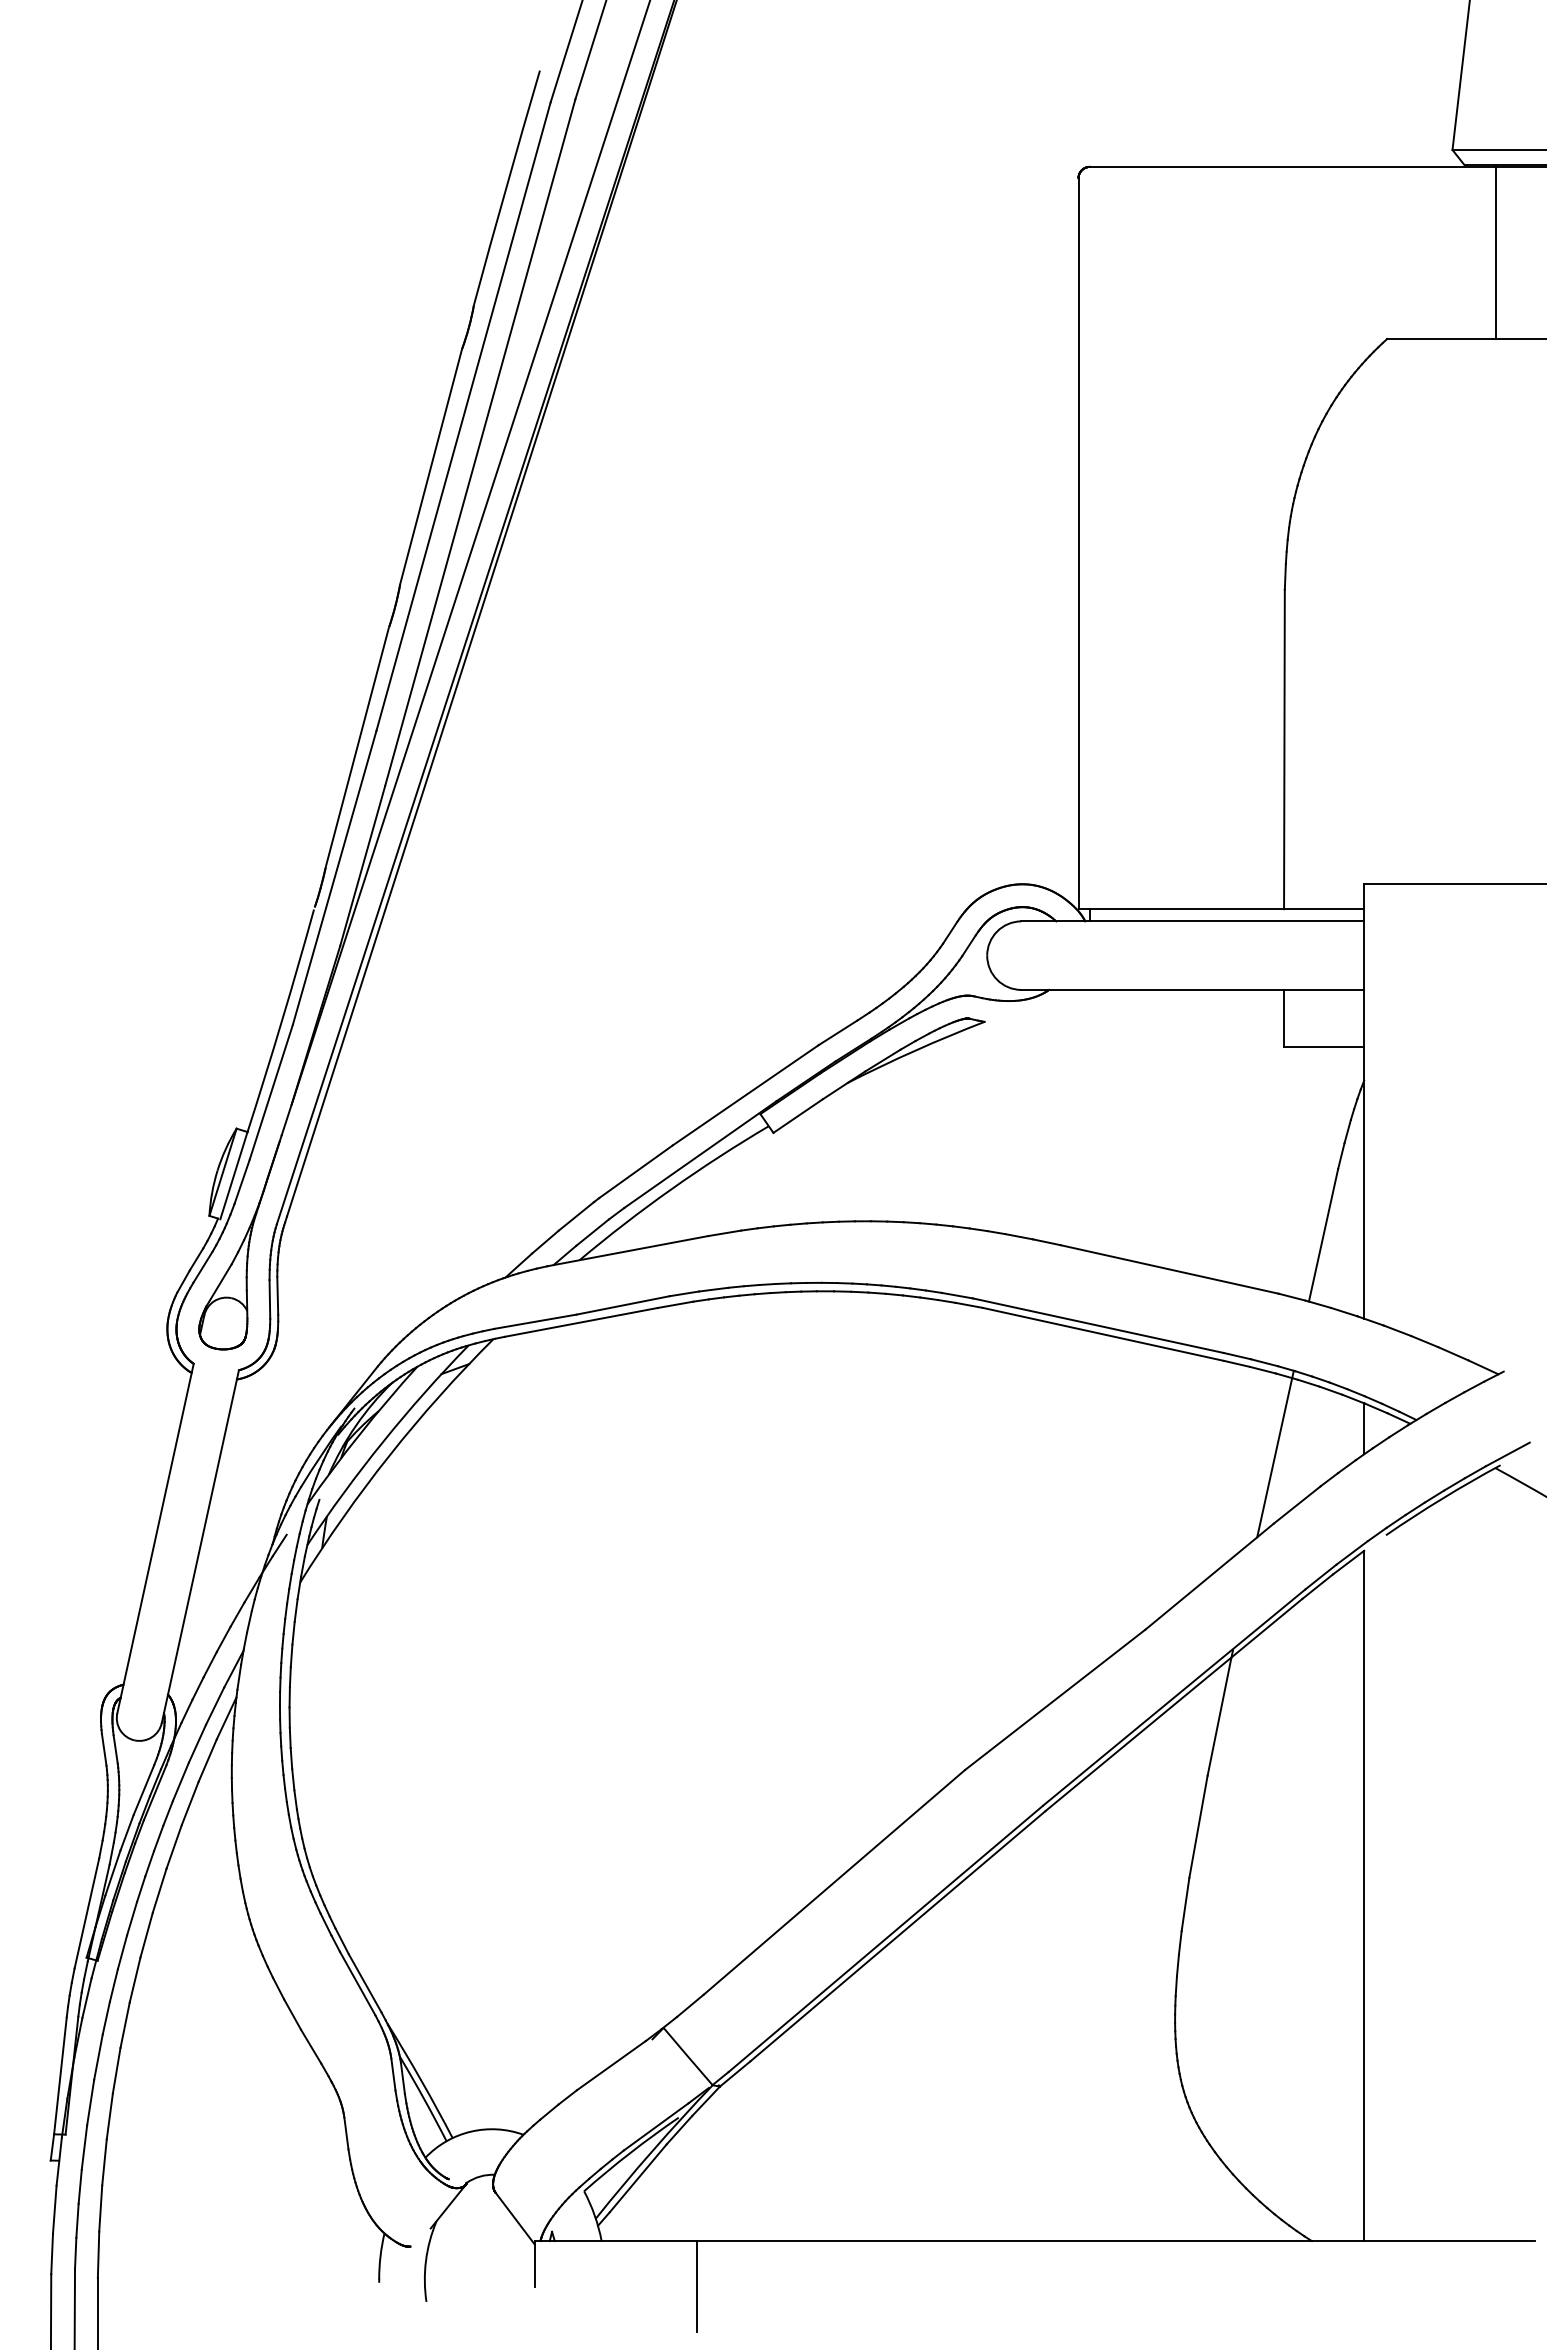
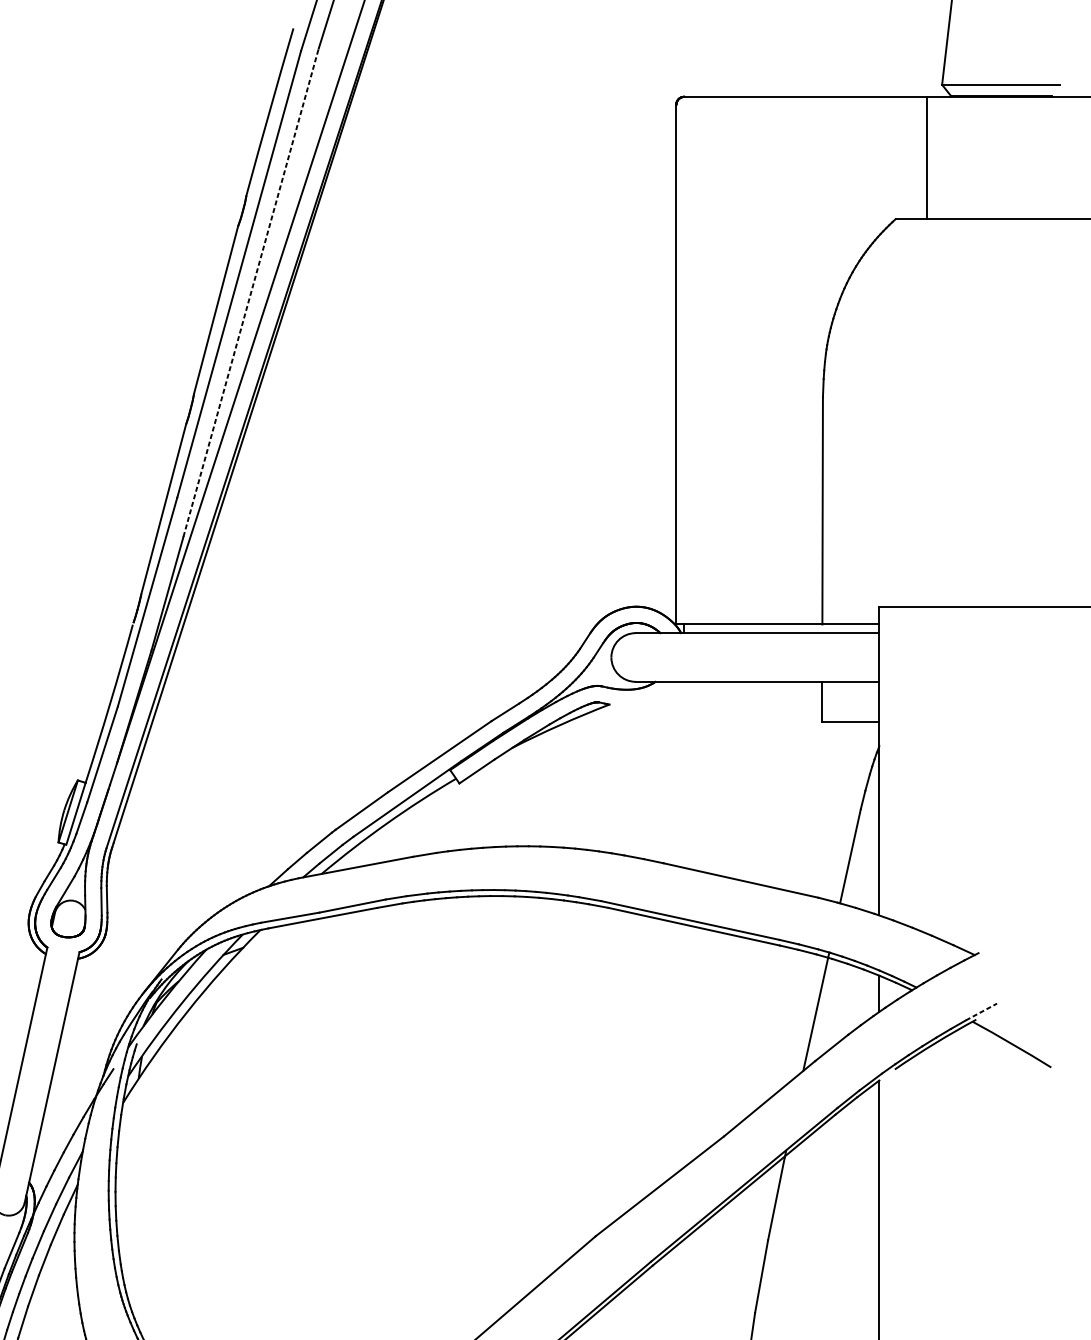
line: (1495, 252) -> (927, 157), moved
line: (480, 442) -> (251, 292), solid -> dashed
line: (1507, 1454) -> (981, 1012), solid -> dashed

